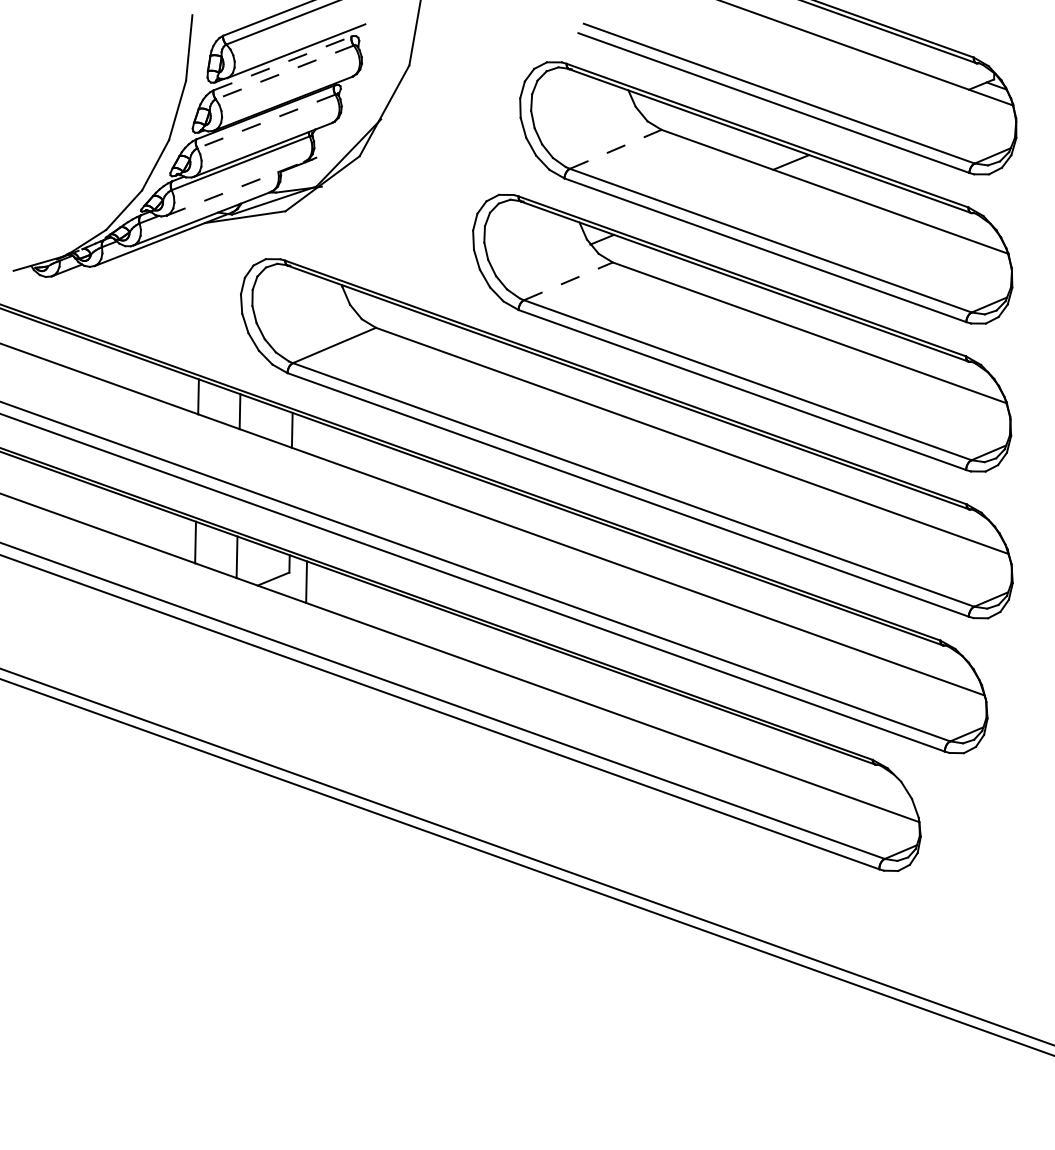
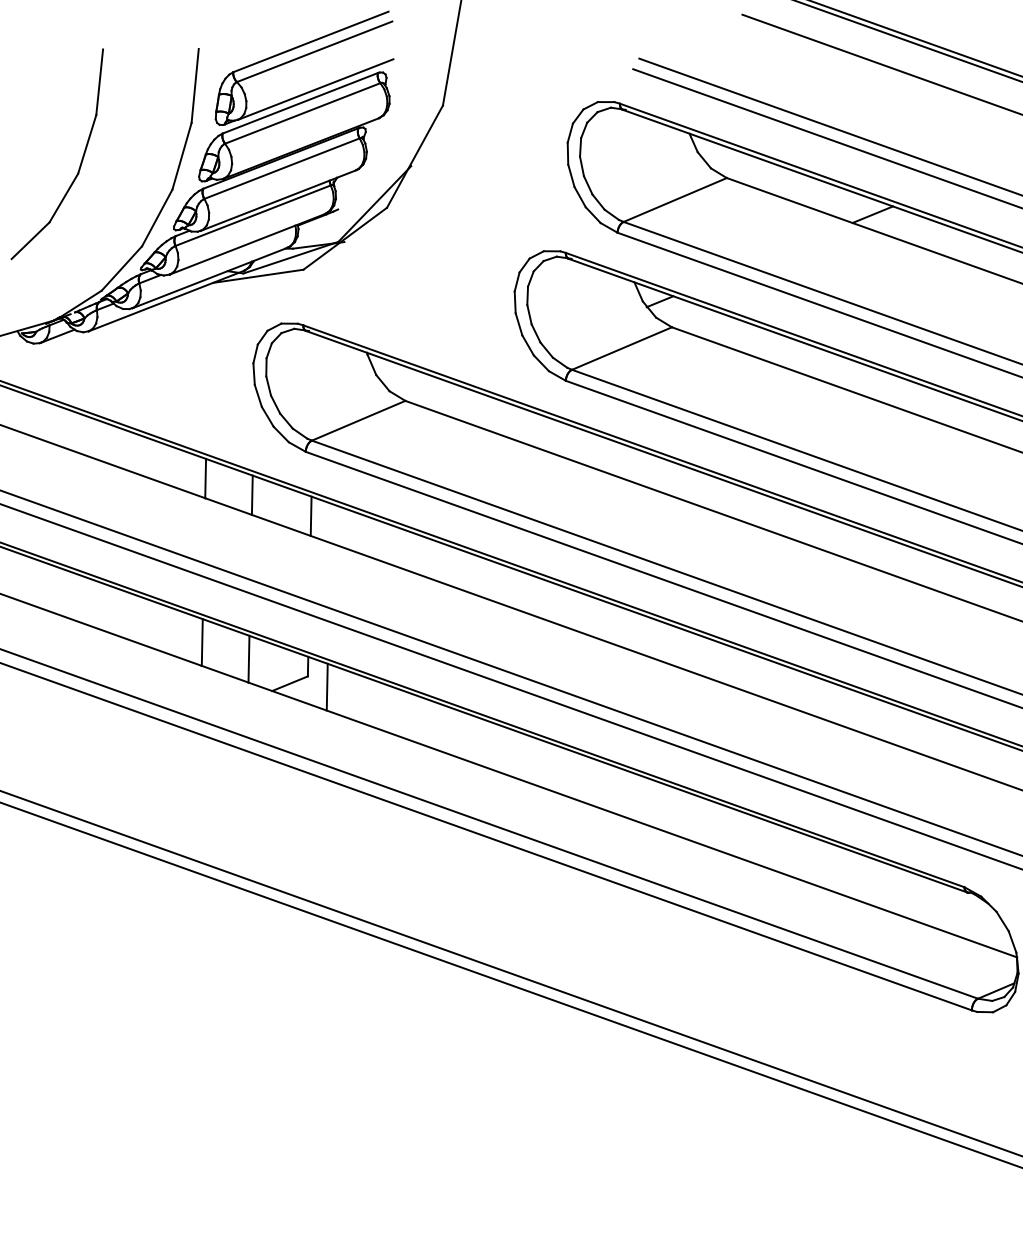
line: (283, 63) -> (301, 103), dashed -> solid
line: (284, 72) -> (302, 113), dashed -> solid
part: (87, 114) -> (80, 160), added
line: (266, 121) -> (282, 168), dashed -> solid
line: (615, 149) -> (674, 200), dashed -> solid
line: (236, 188) -> (248, 244), dashed -> solid
line: (568, 281) -> (622, 348), dashed -> solid

